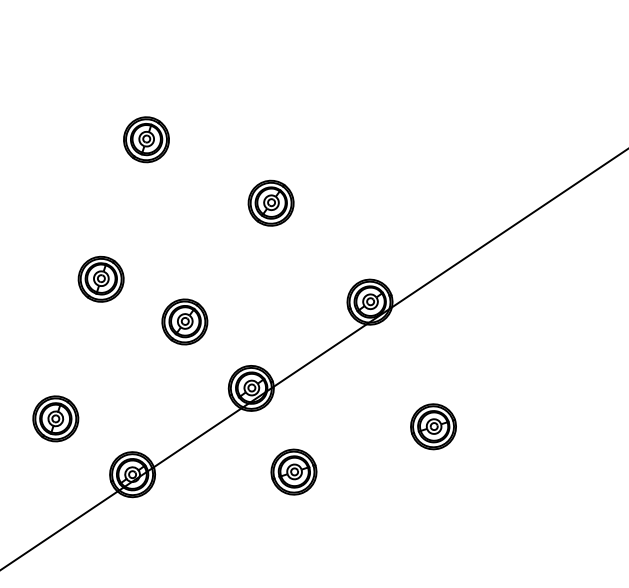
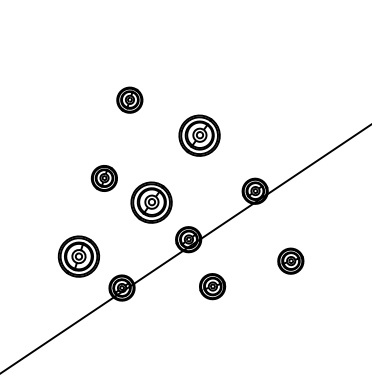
part: (270, 202) -> (199, 135), size x1.6
part: (183, 320) -> (150, 201), size x1.6
part: (54, 418) -> (78, 256), size x1.6

